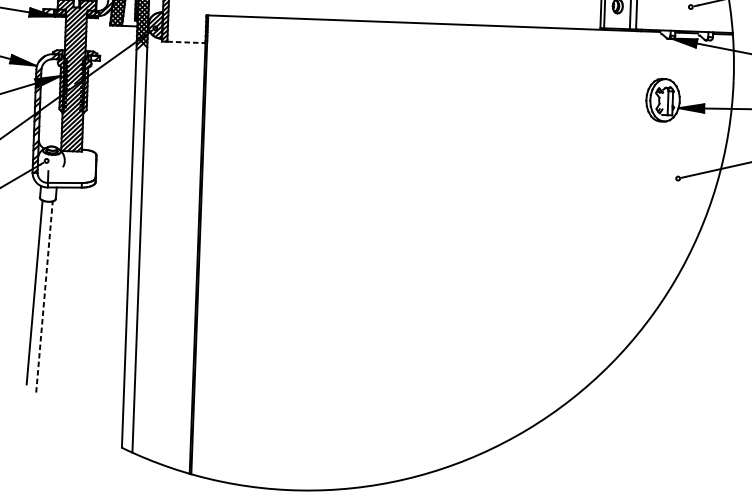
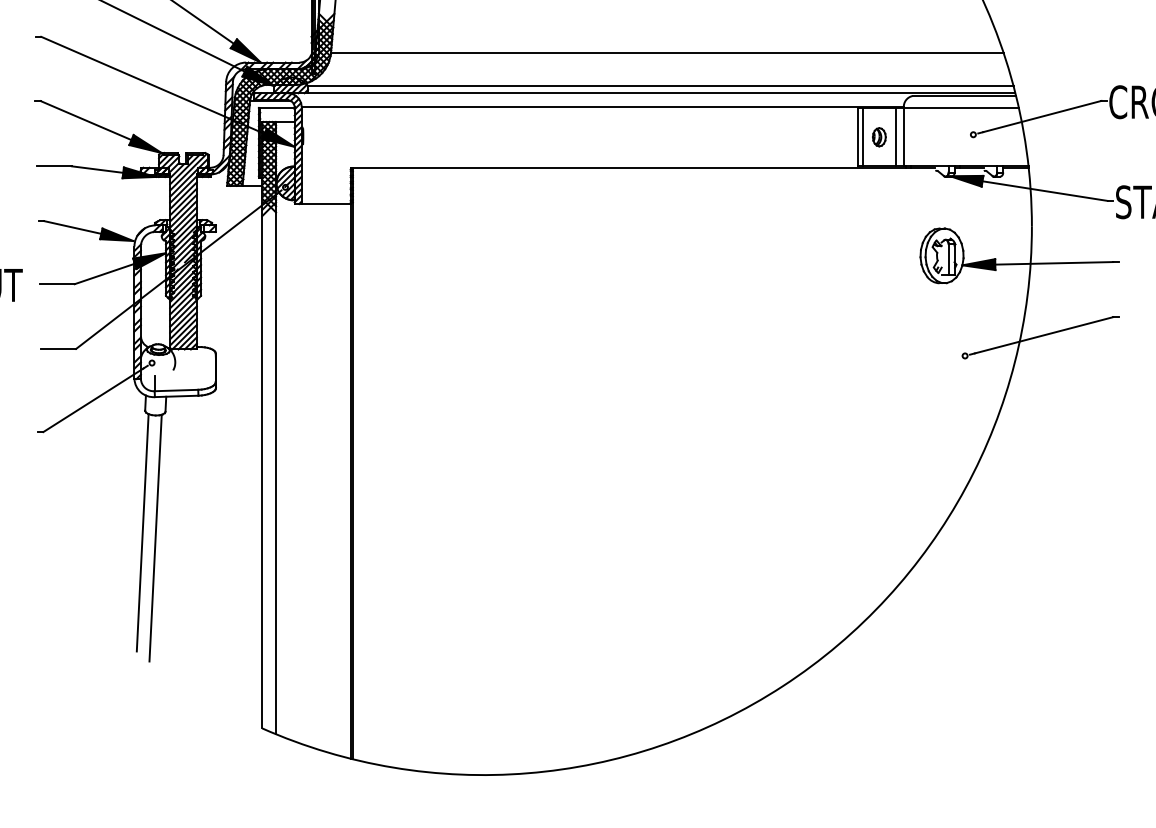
line: (186, 42) -> (326, 204), dashed -> solid
line: (44, 296) -> (155, 537), dashed -> solid

